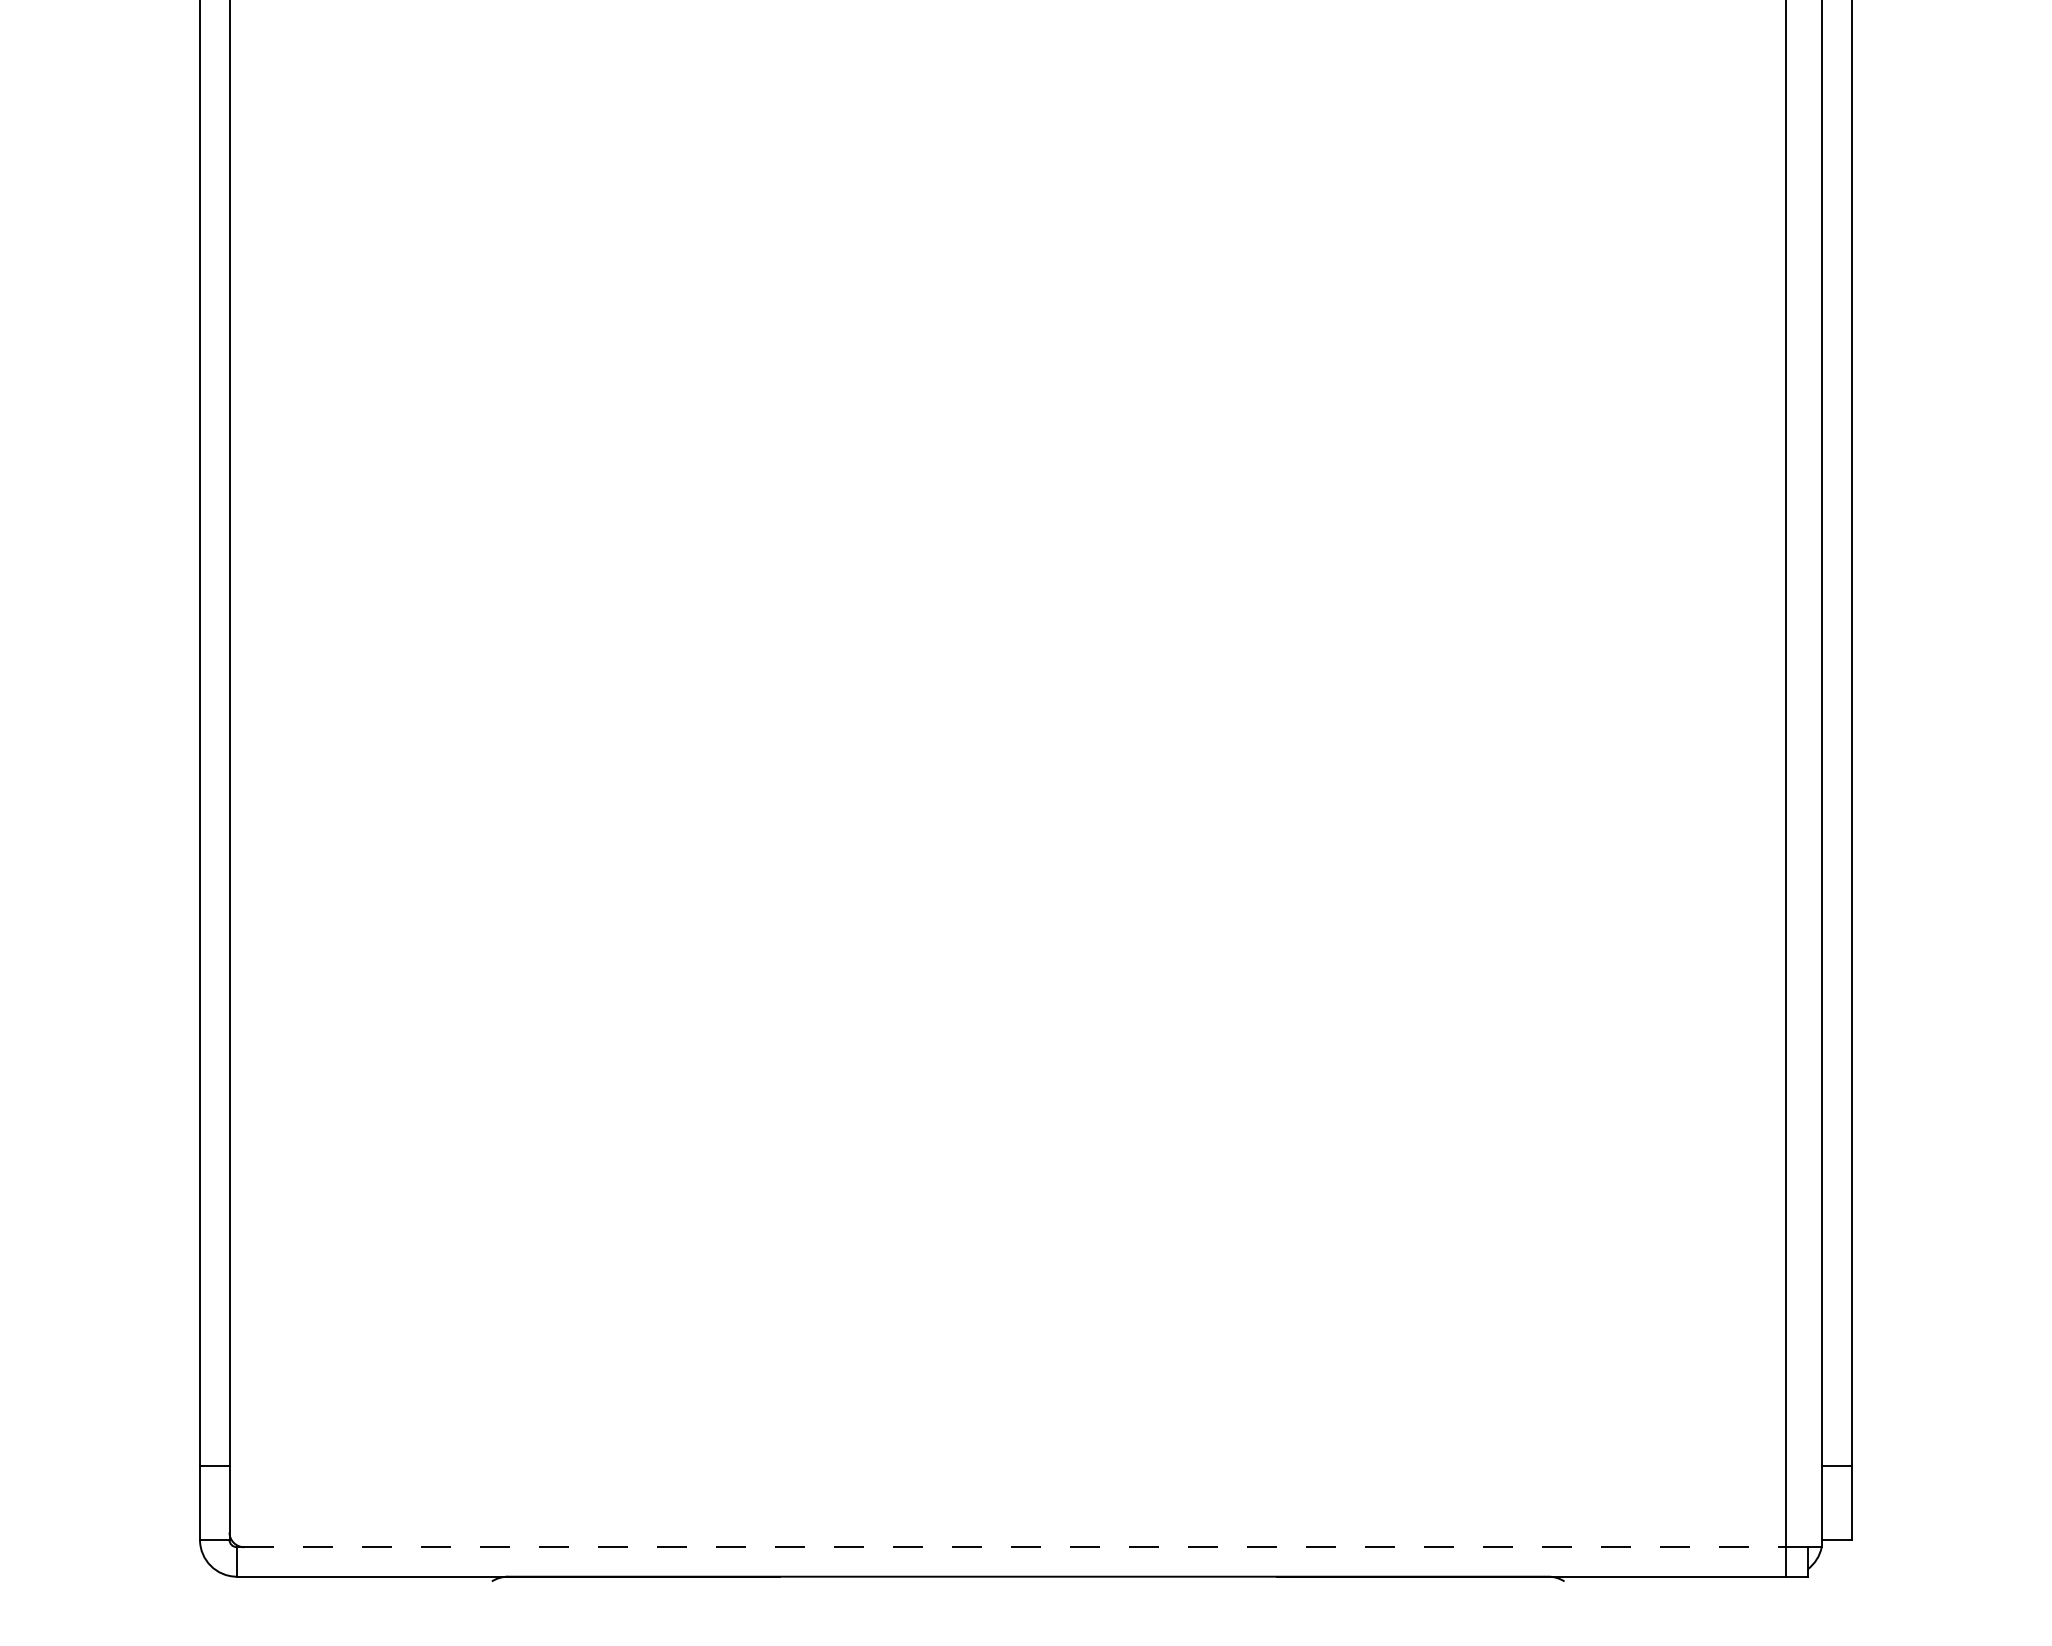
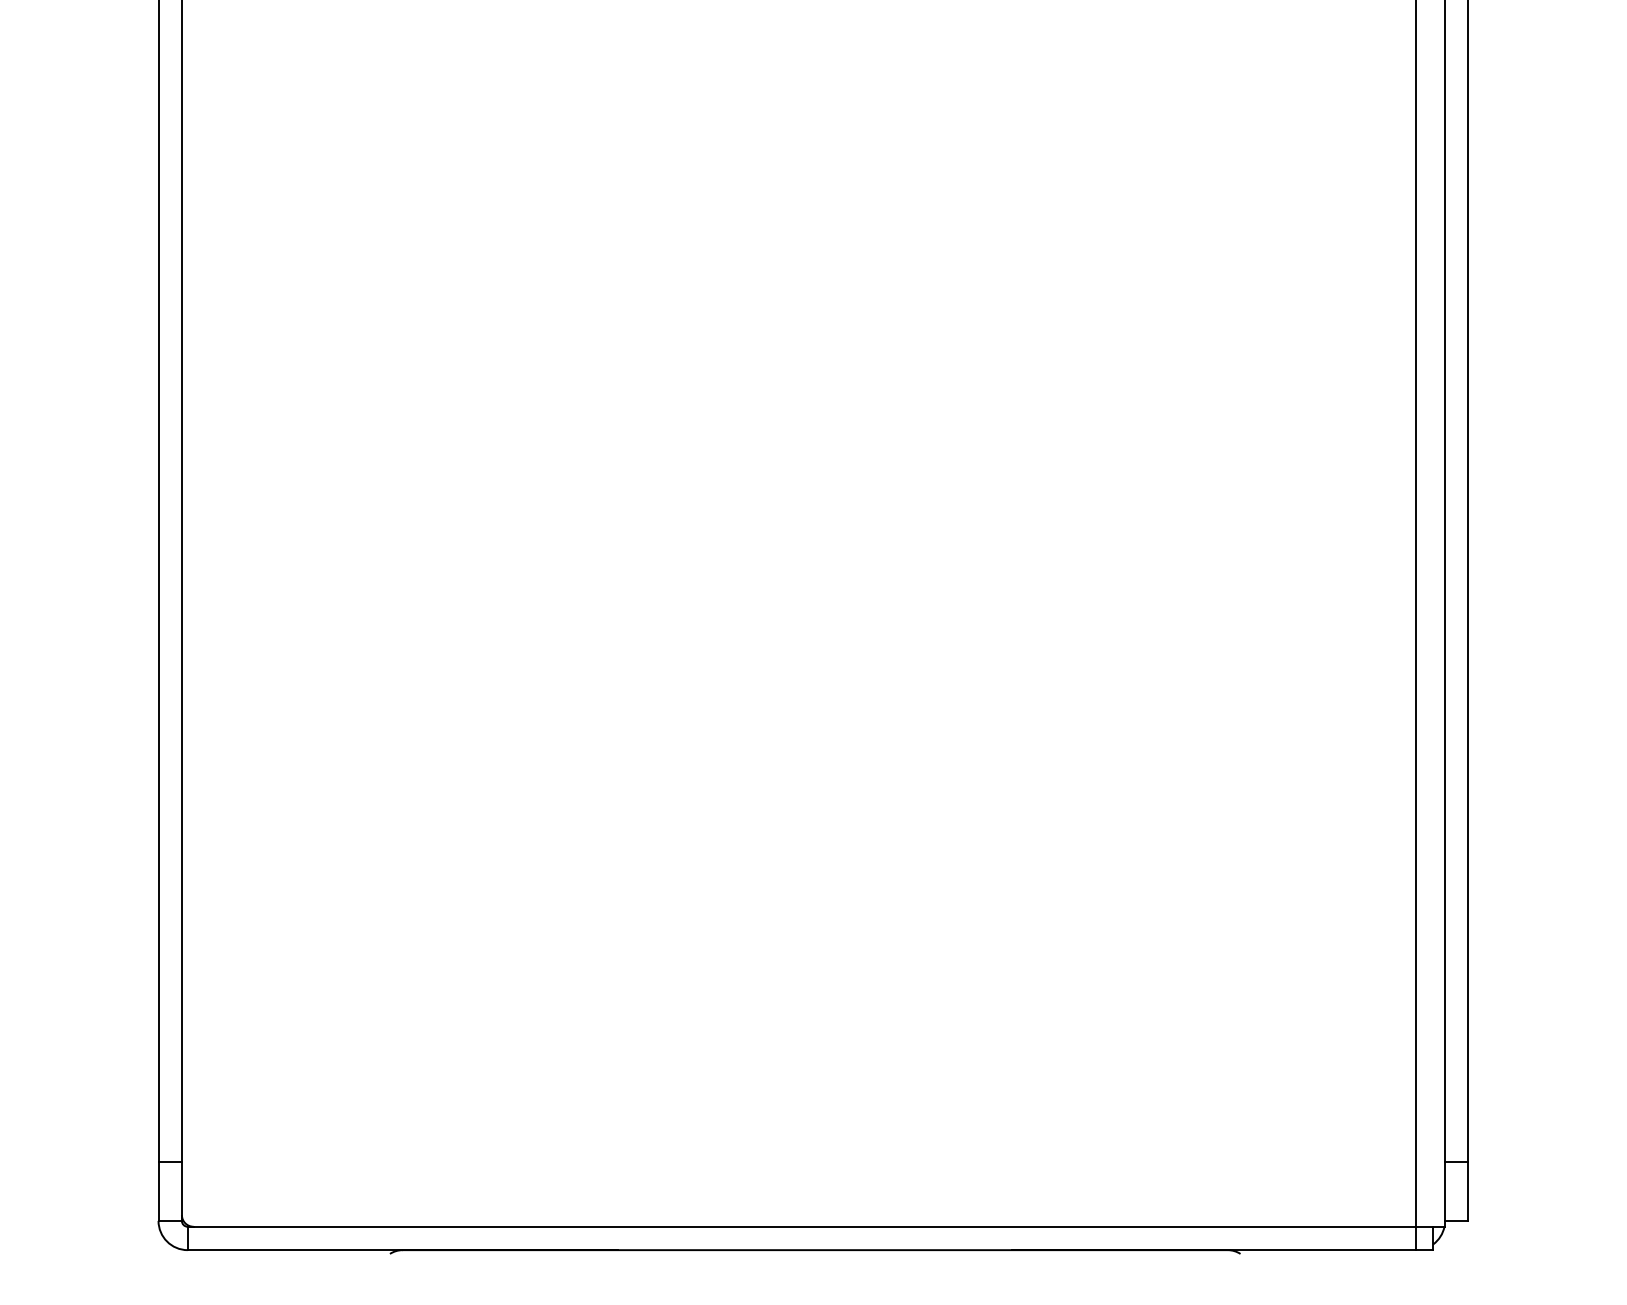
line: (1015, 1546) -> (805, 1226), dashed -> solid

